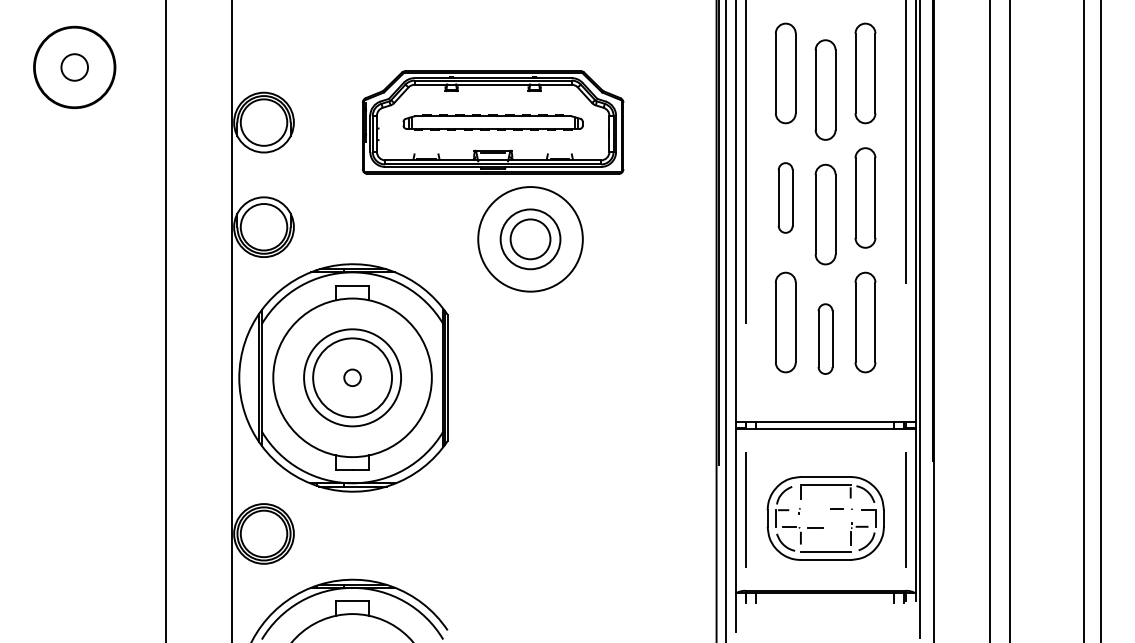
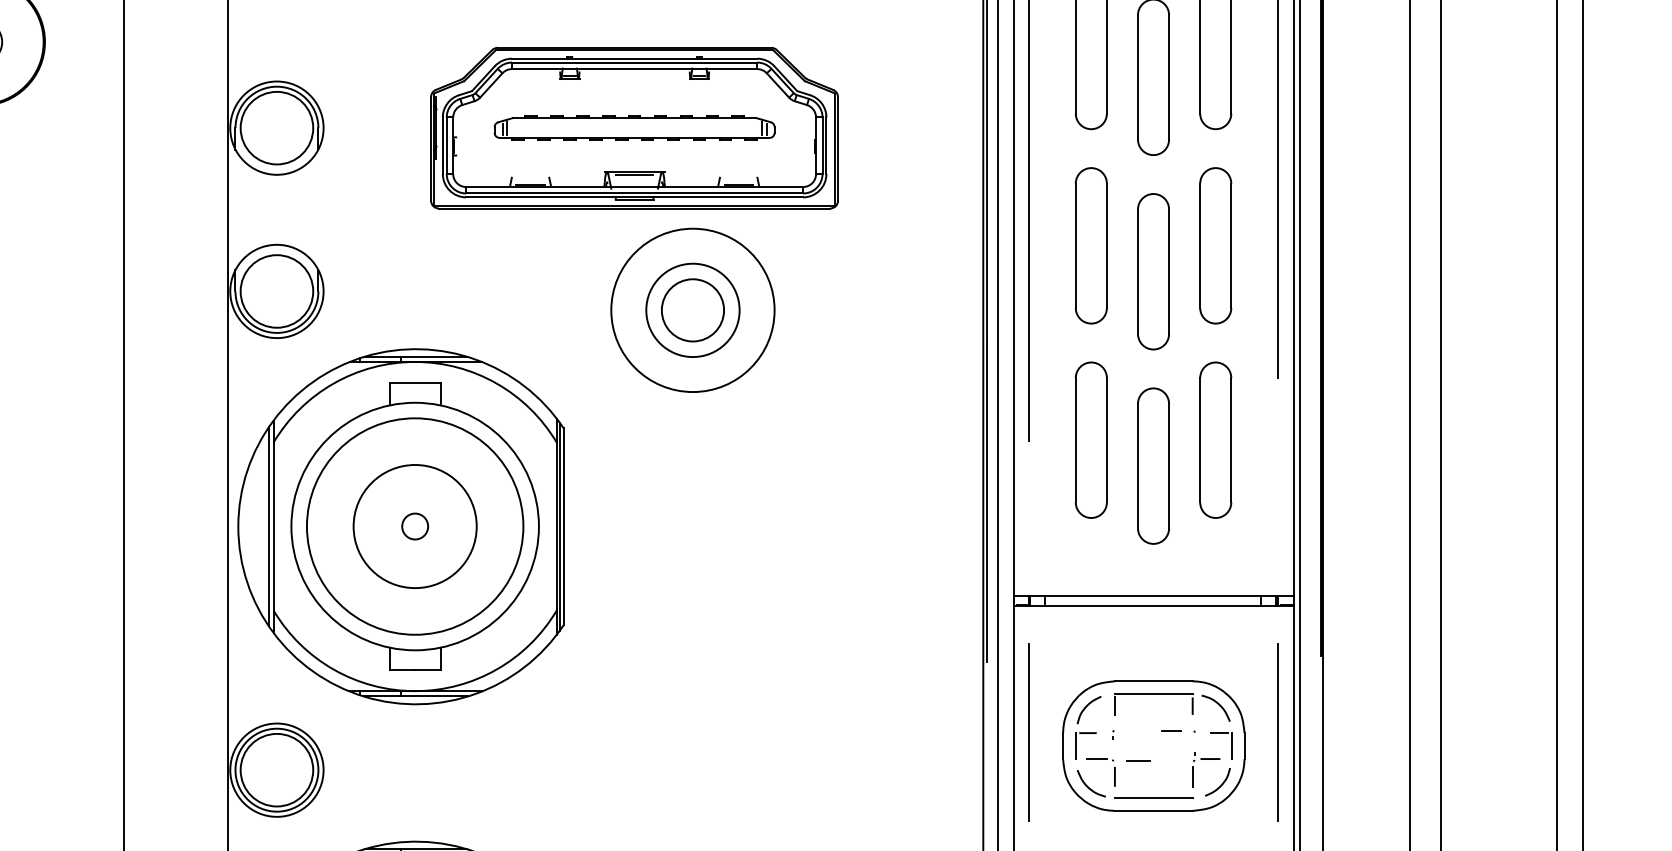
part: (785, 197) -> (1090, 245), size x1.43
part: (825, 338) -> (1153, 465), size x1.43
circle: (352, 377) -> (415, 526), size x1.43

